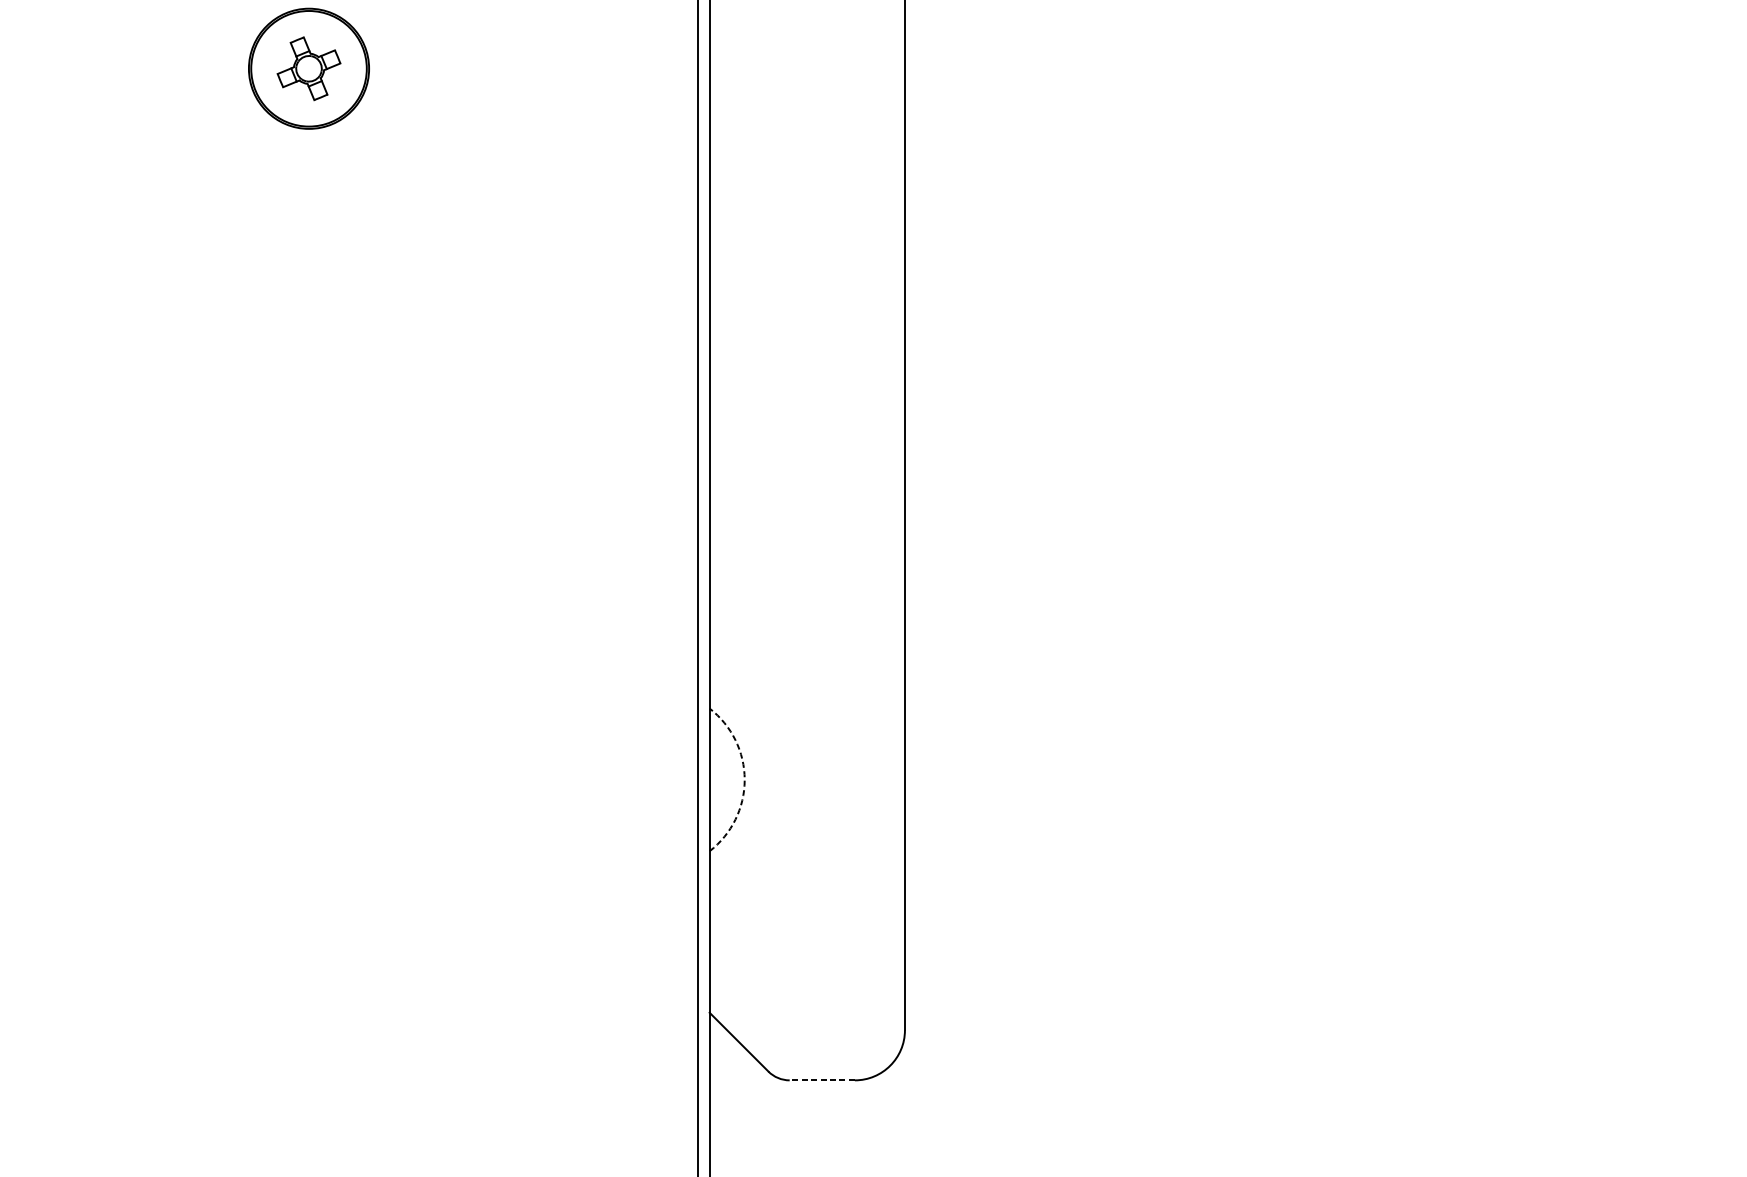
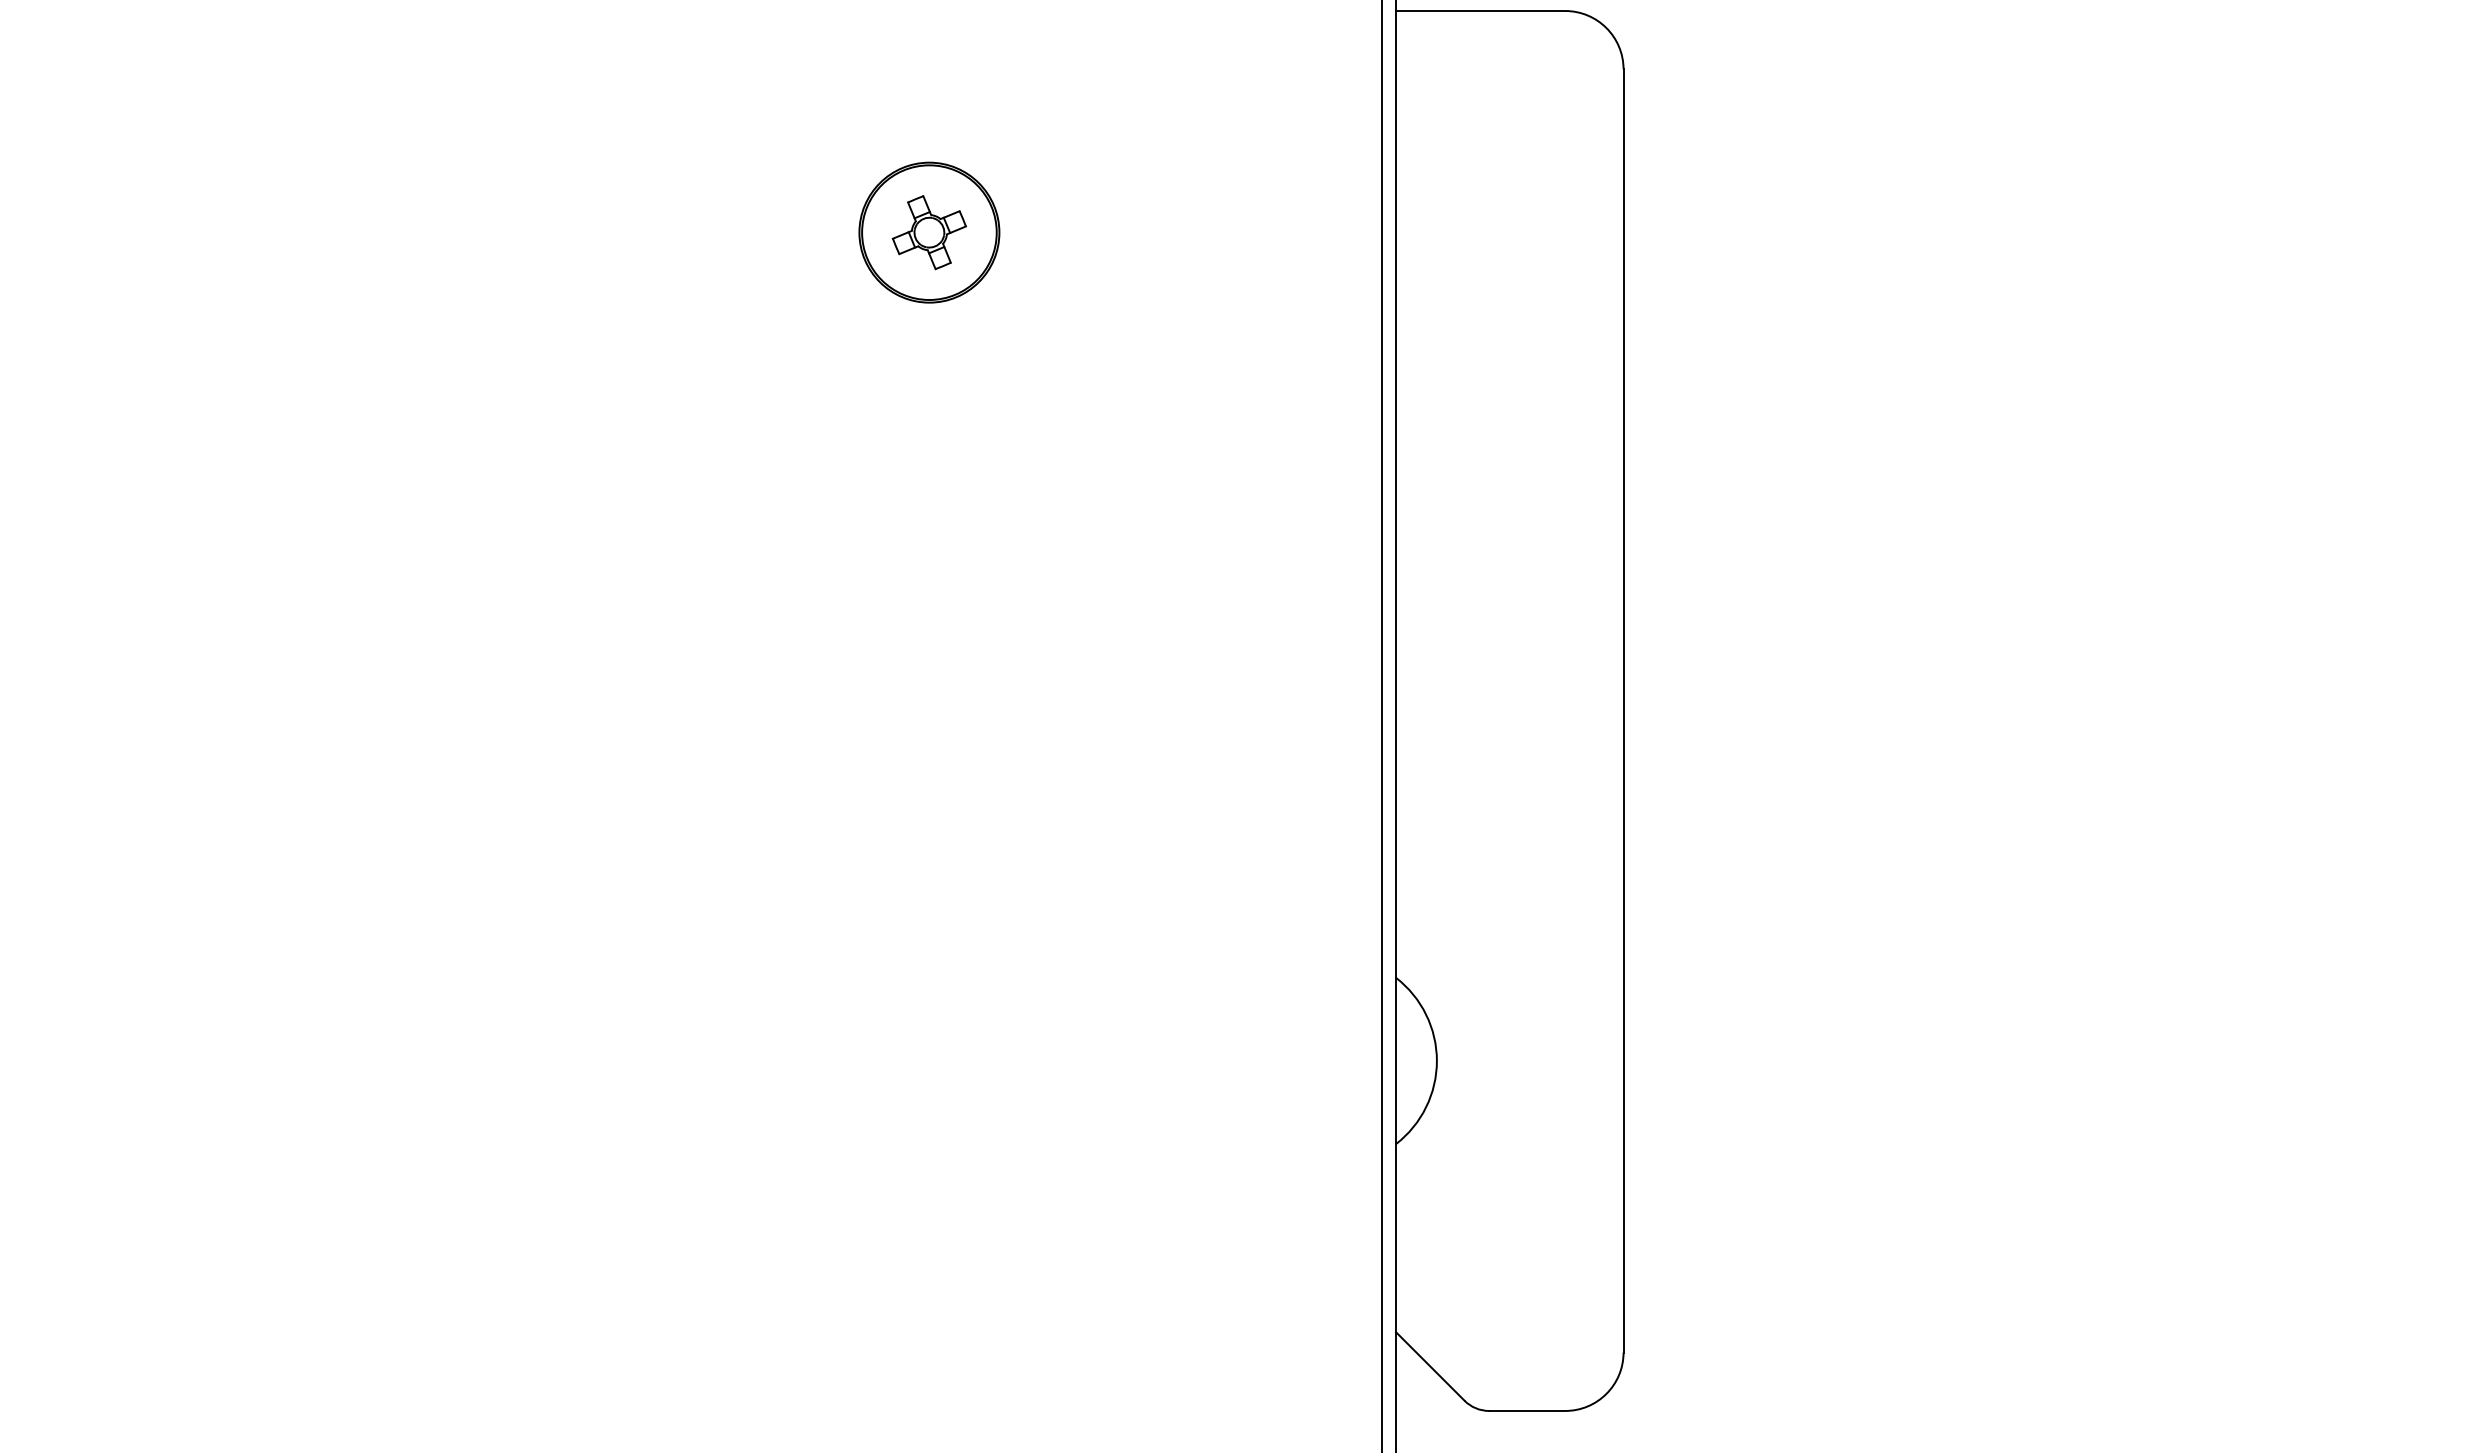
arc: (744, 779) -> (1436, 1060), dashed -> solid
line: (822, 1079) -> (1527, 1410), dashed -> solid

